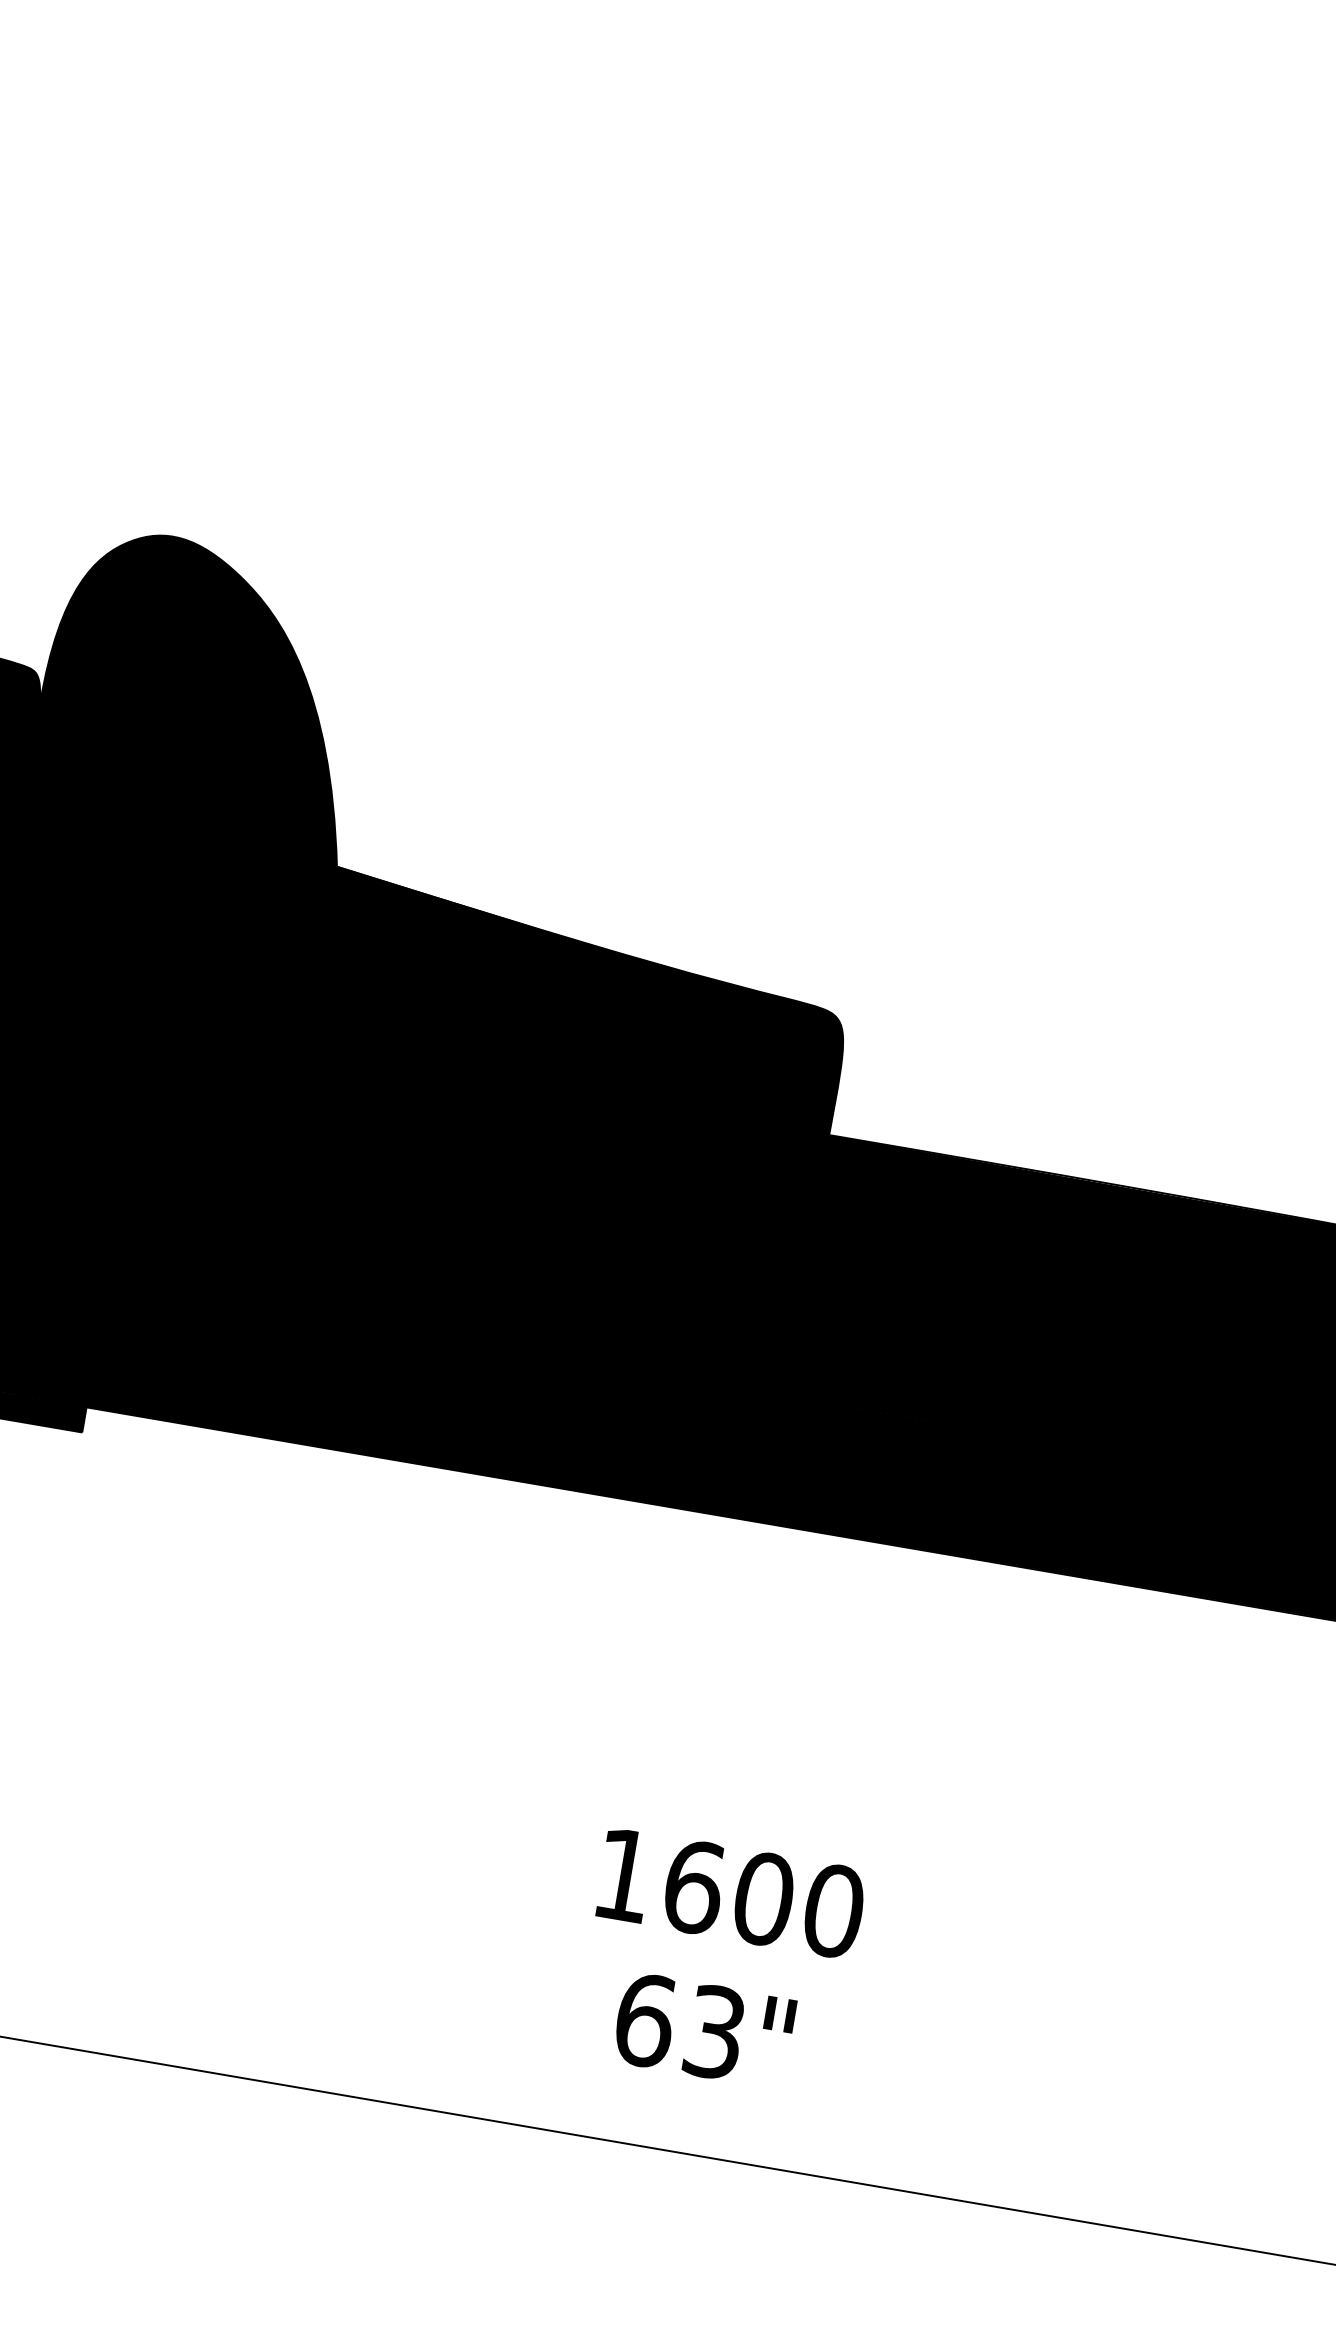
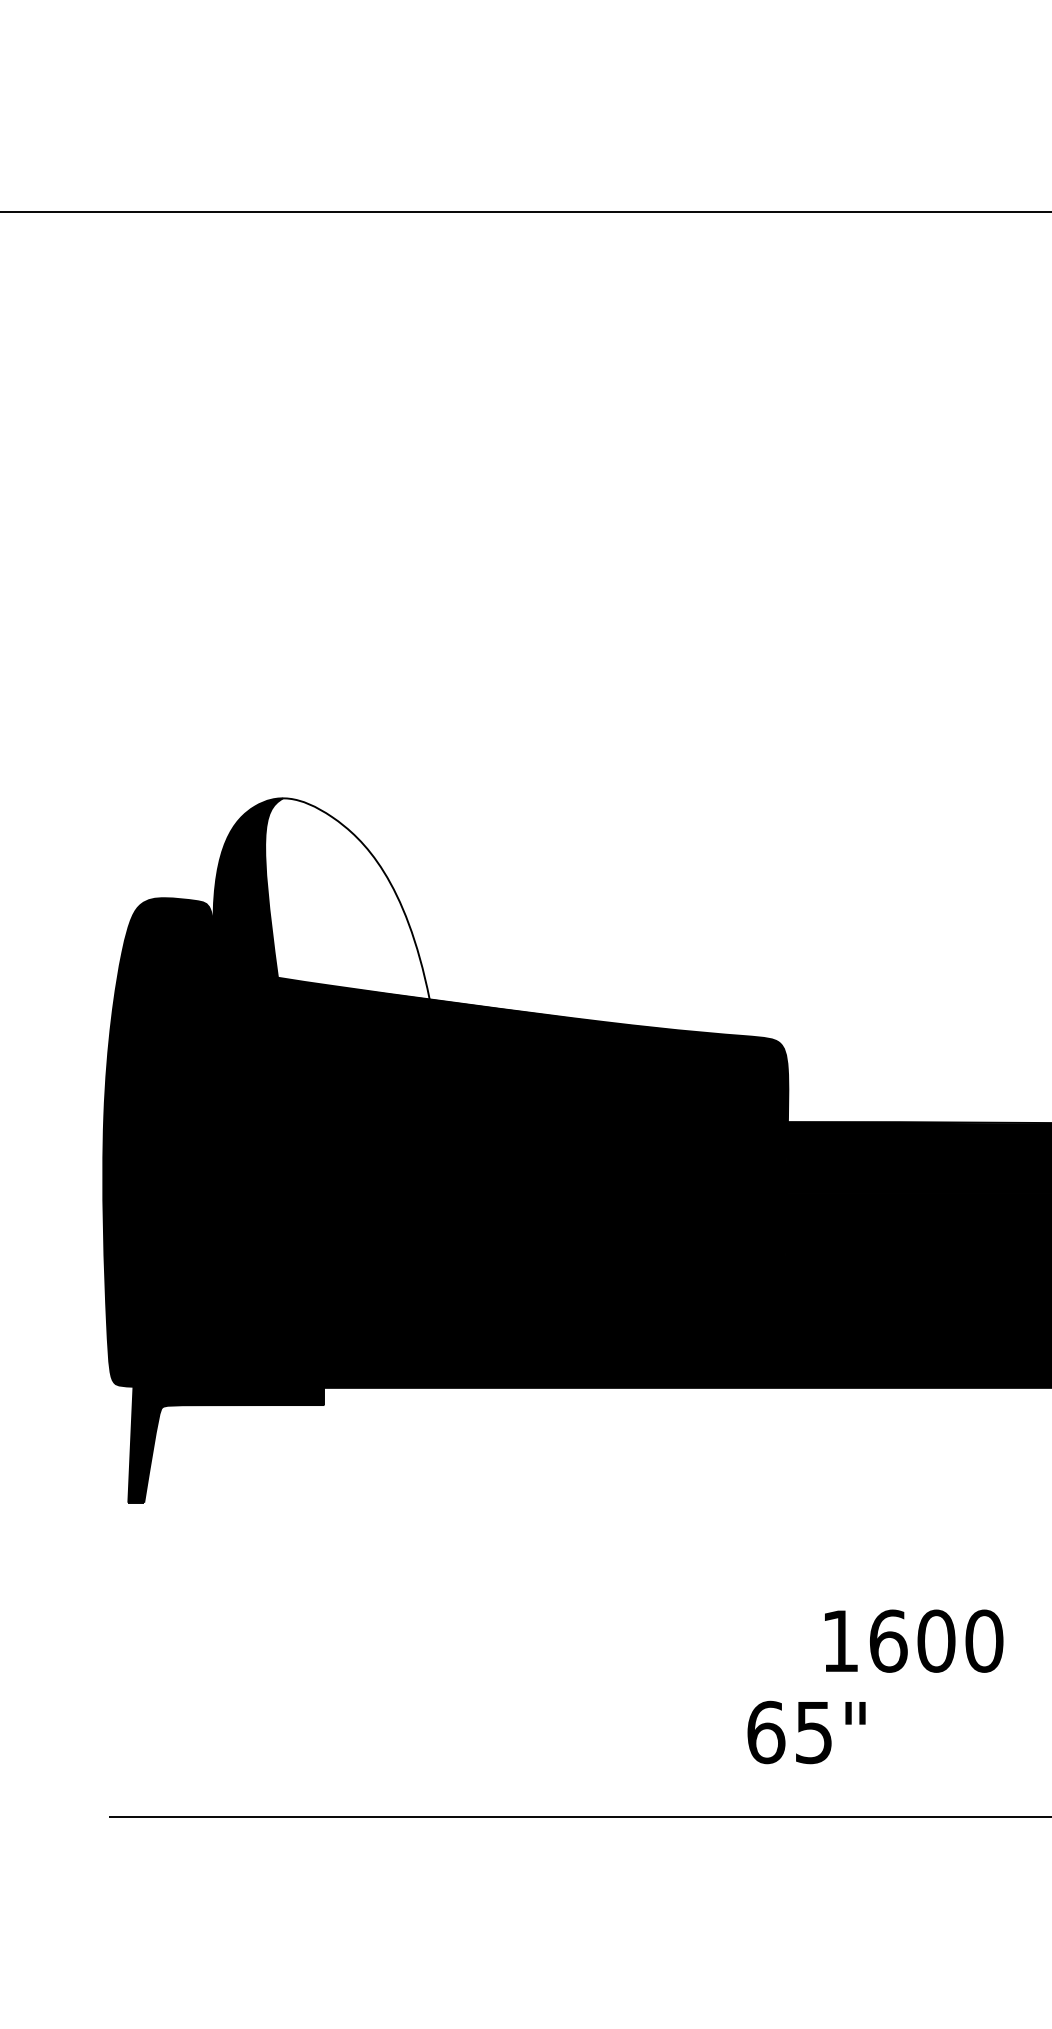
fill: (242, 698) -> (347, 898), removed
text: (732, 1892) -> (914, 1640), moved
text: (715, 2031) -> (814, 1731), 63" -> 65"

